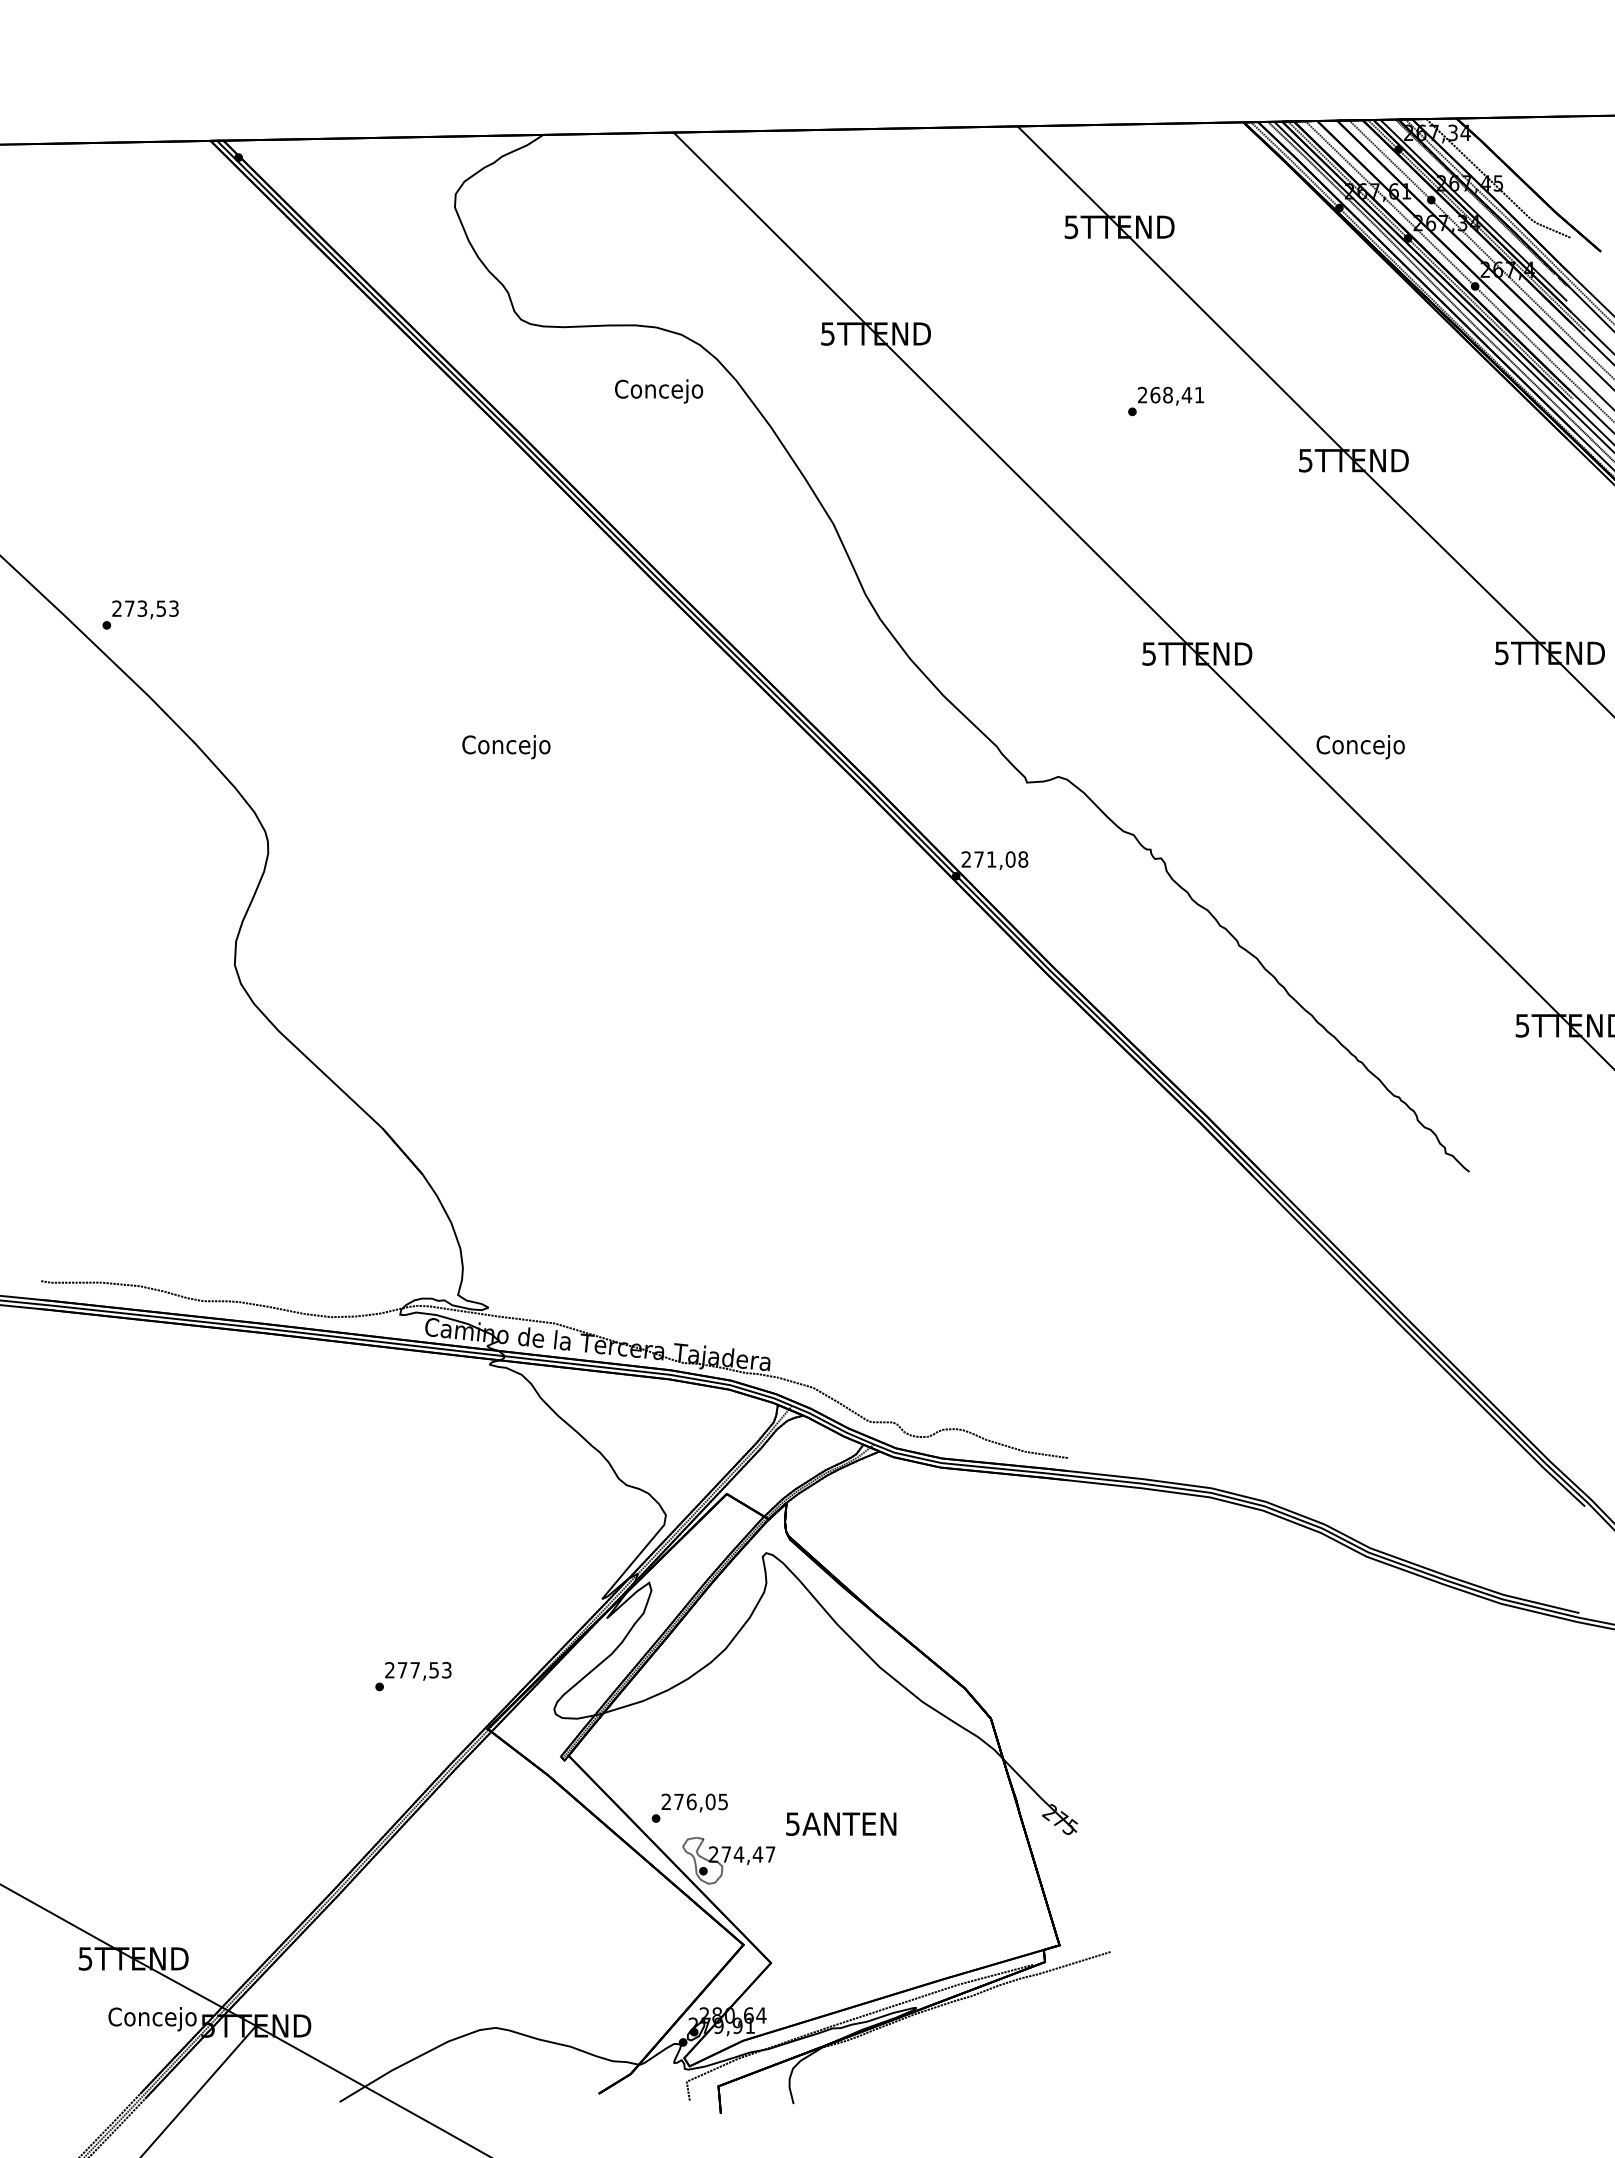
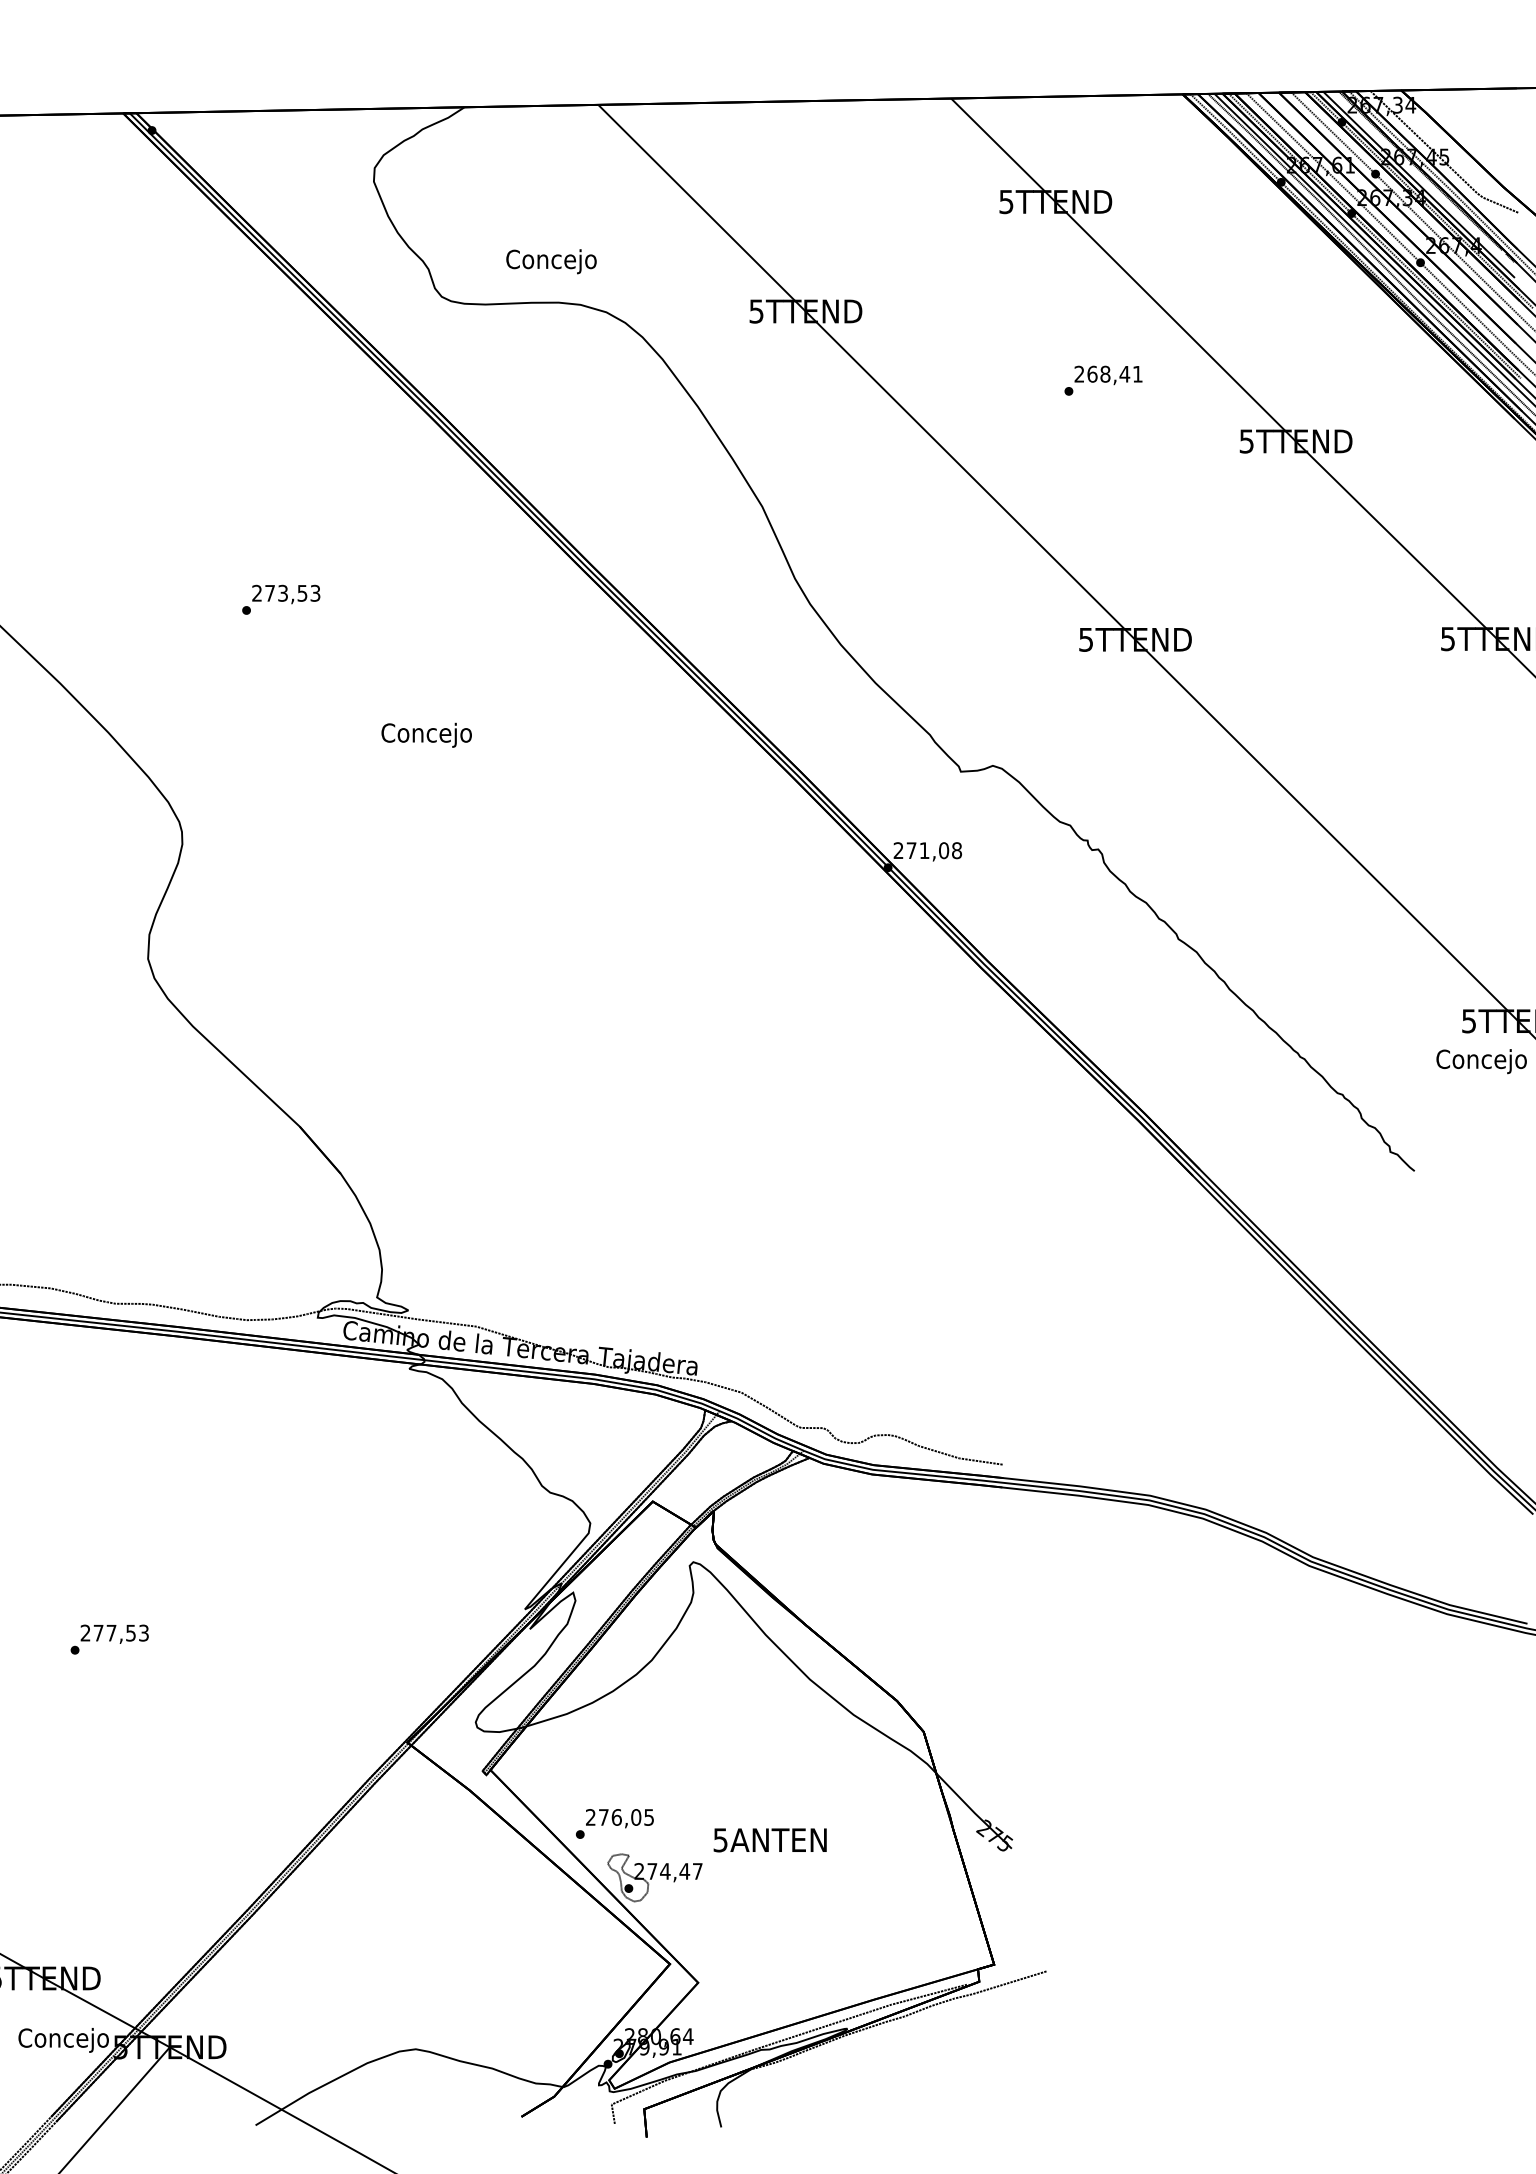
text: (659, 391) -> (551, 261), moved
text: (140, 614) -> (281, 599), moved
text: (1360, 747) -> (1481, 1061), moved
text: (413, 1676) -> (109, 1639), moved

